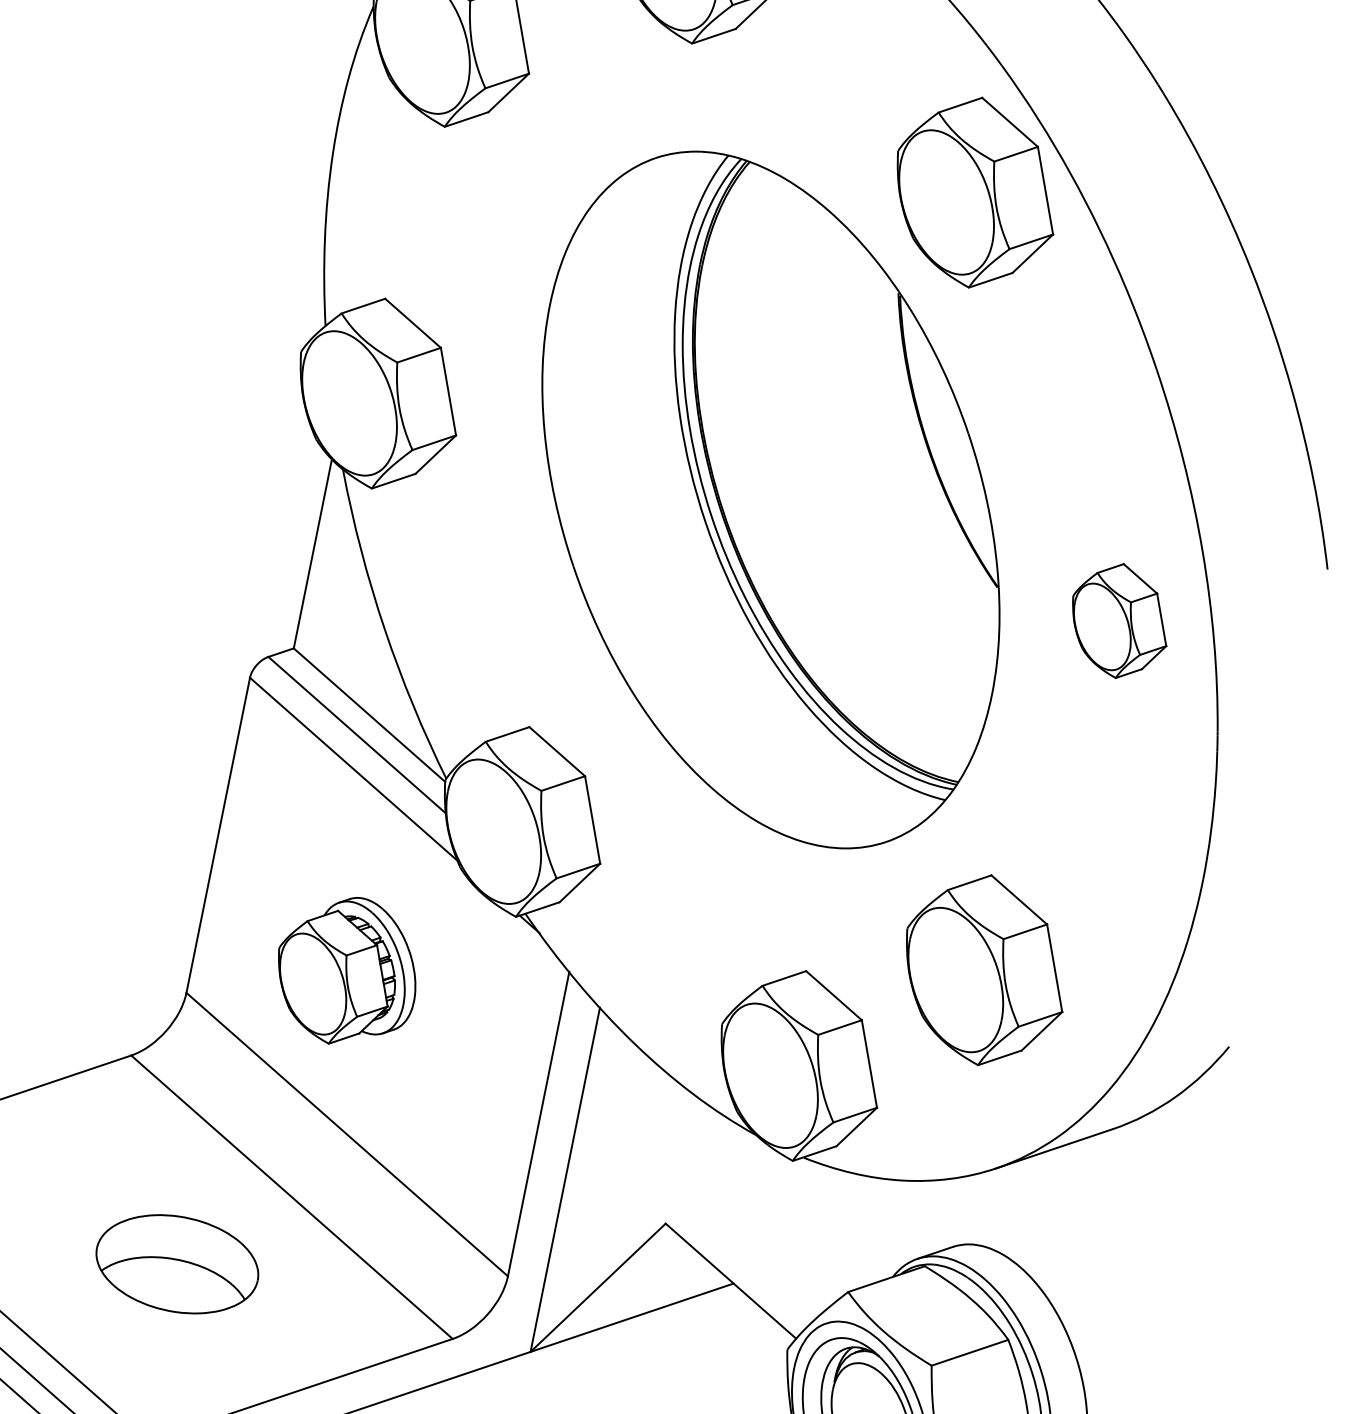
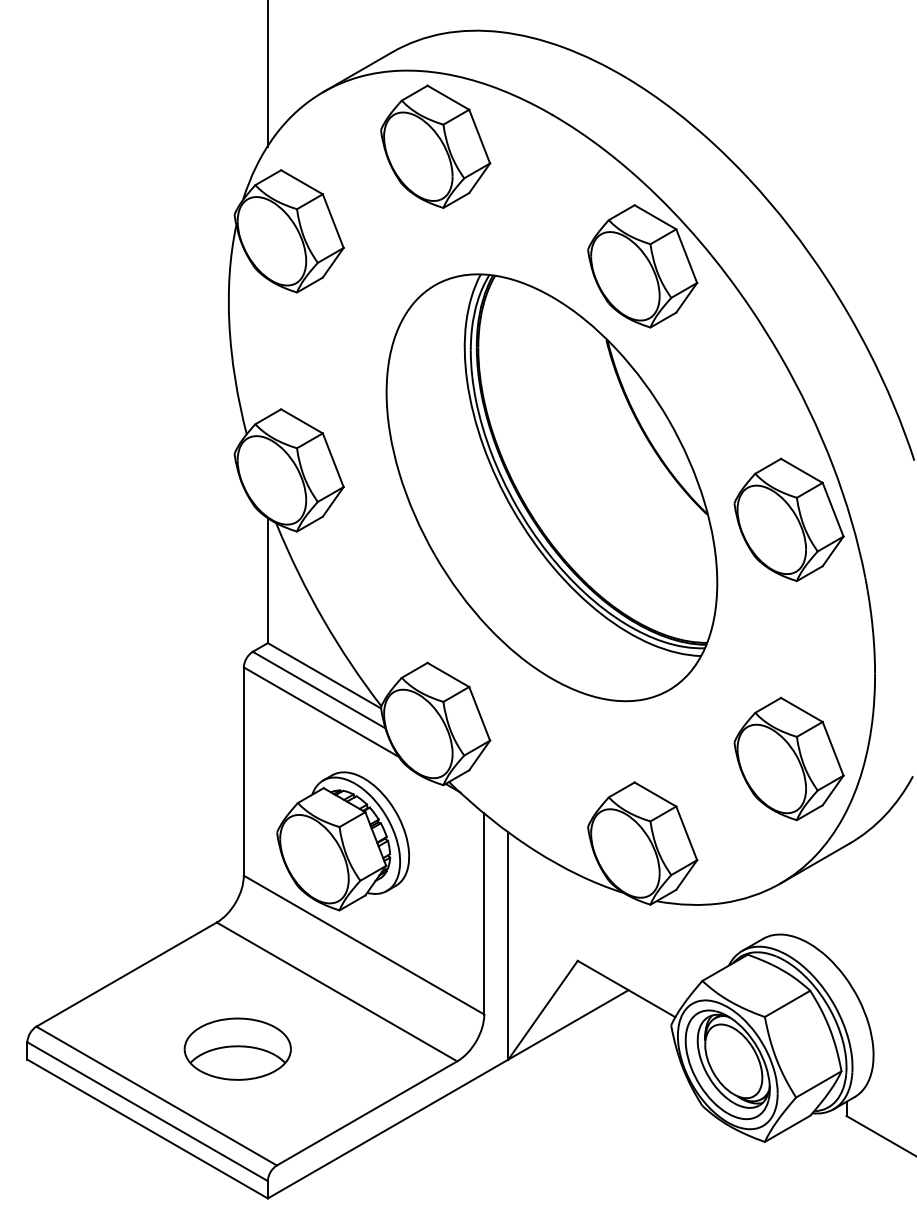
part: (1119, 620) -> (788, 519), size x1.67
part: (984, 969) -> (788, 758), moved
part: (347, 971) -> (343, 841), size x1.43
part: (177, 1263) -> (237, 1048), moved

